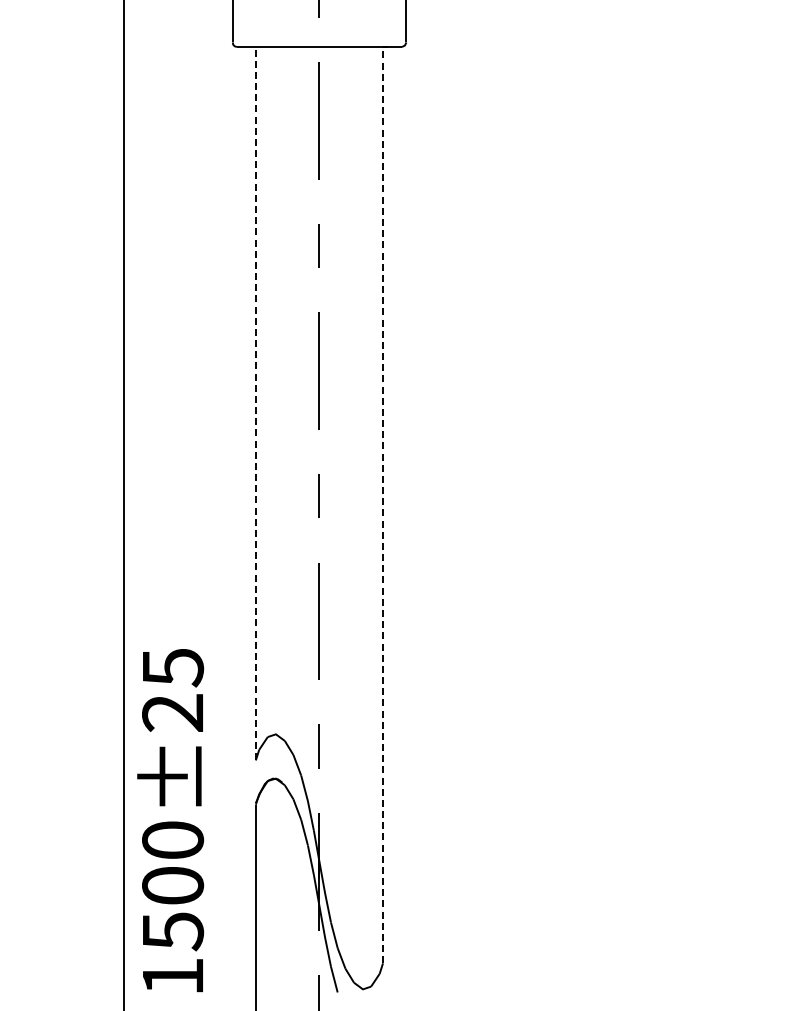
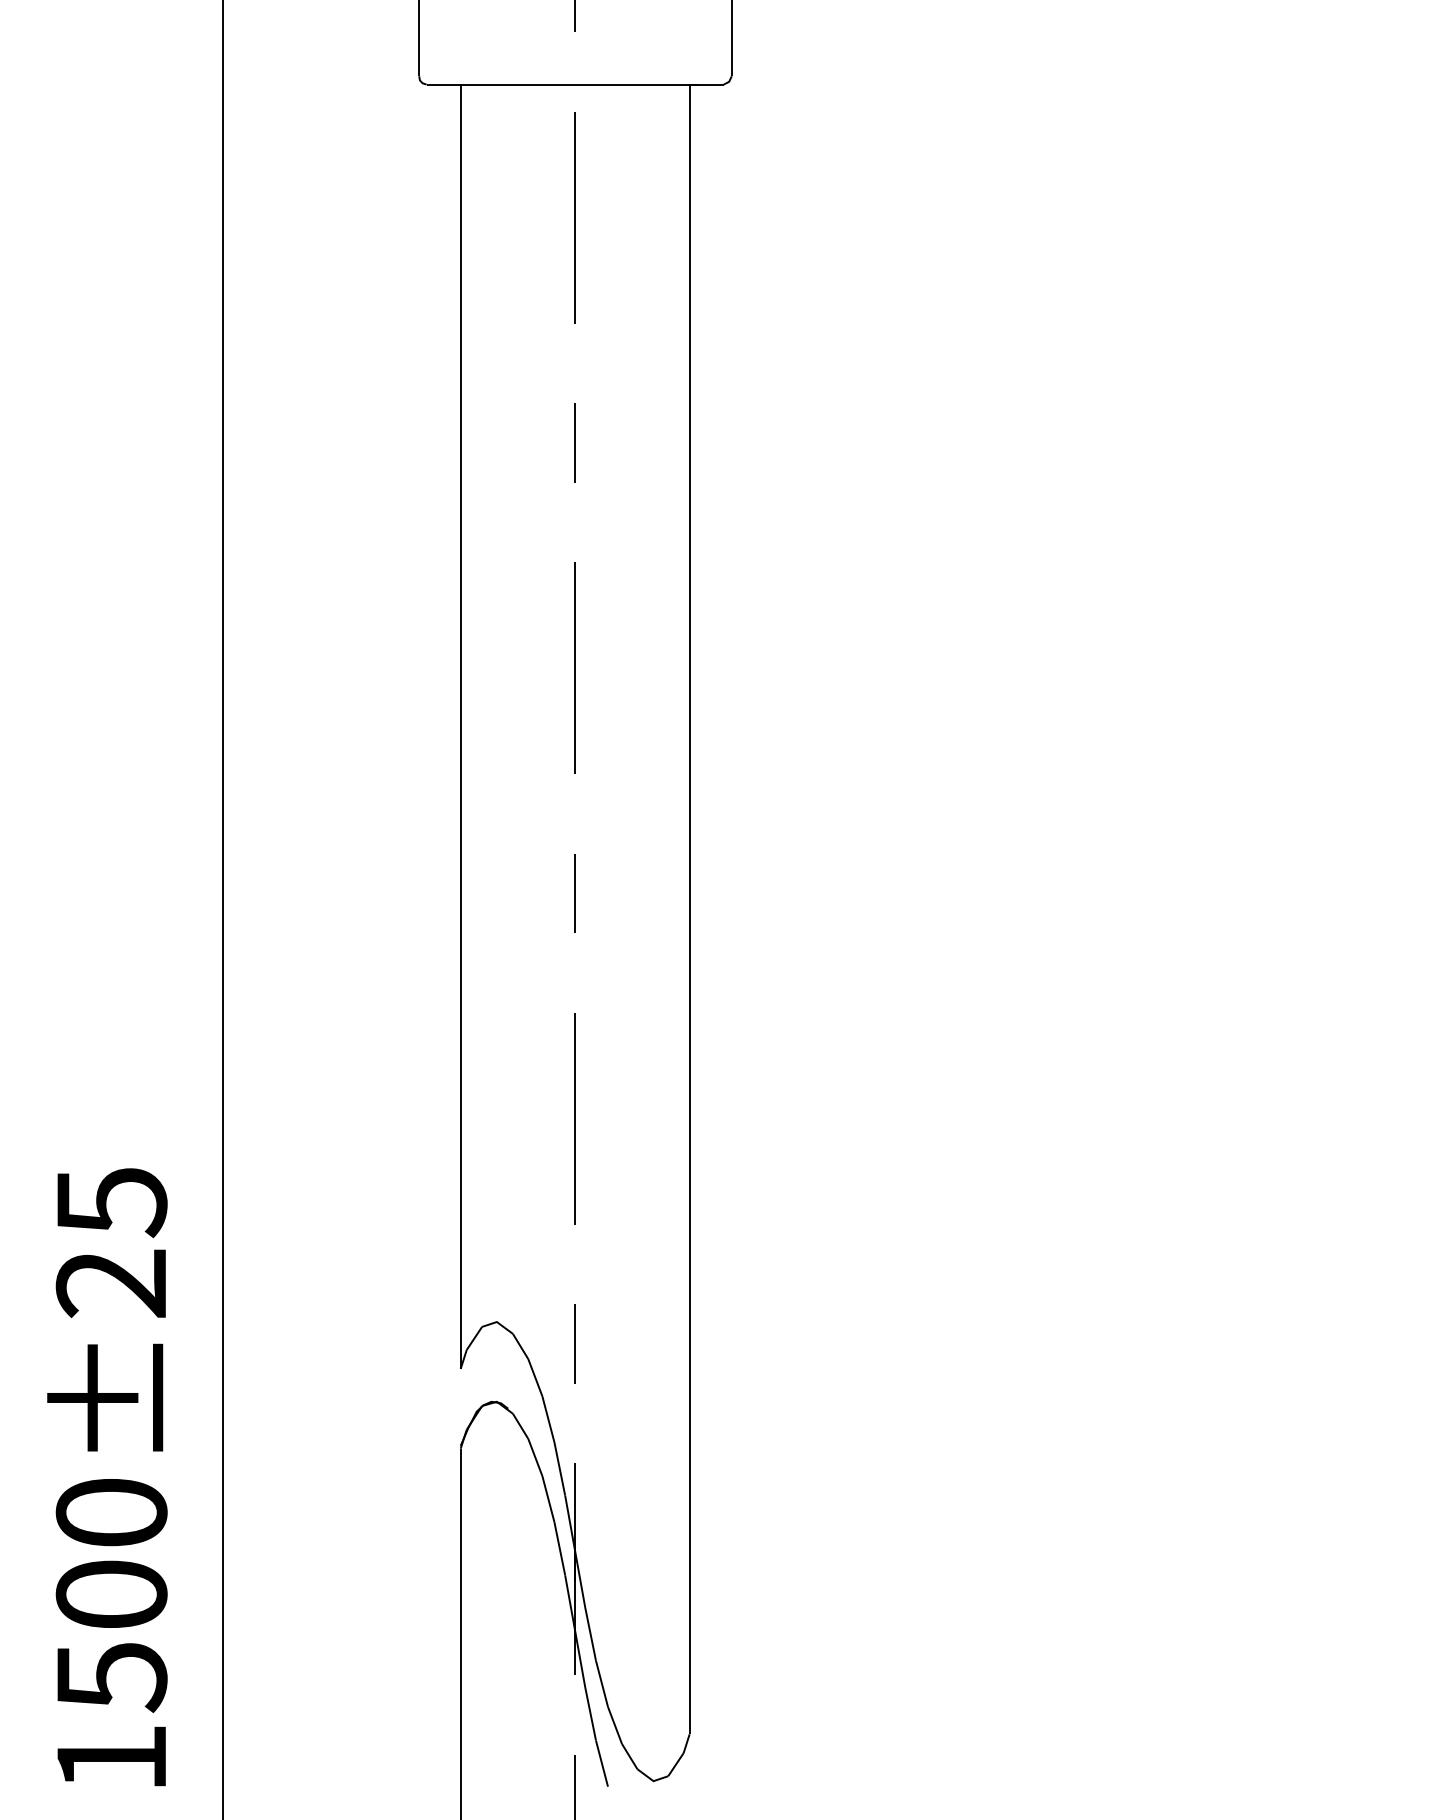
line: (255, 403) -> (460, 726), dashed -> solid
line: (383, 504) -> (690, 908), dashed -> solid
text: (170, 820) -> (107, 1477), moved

